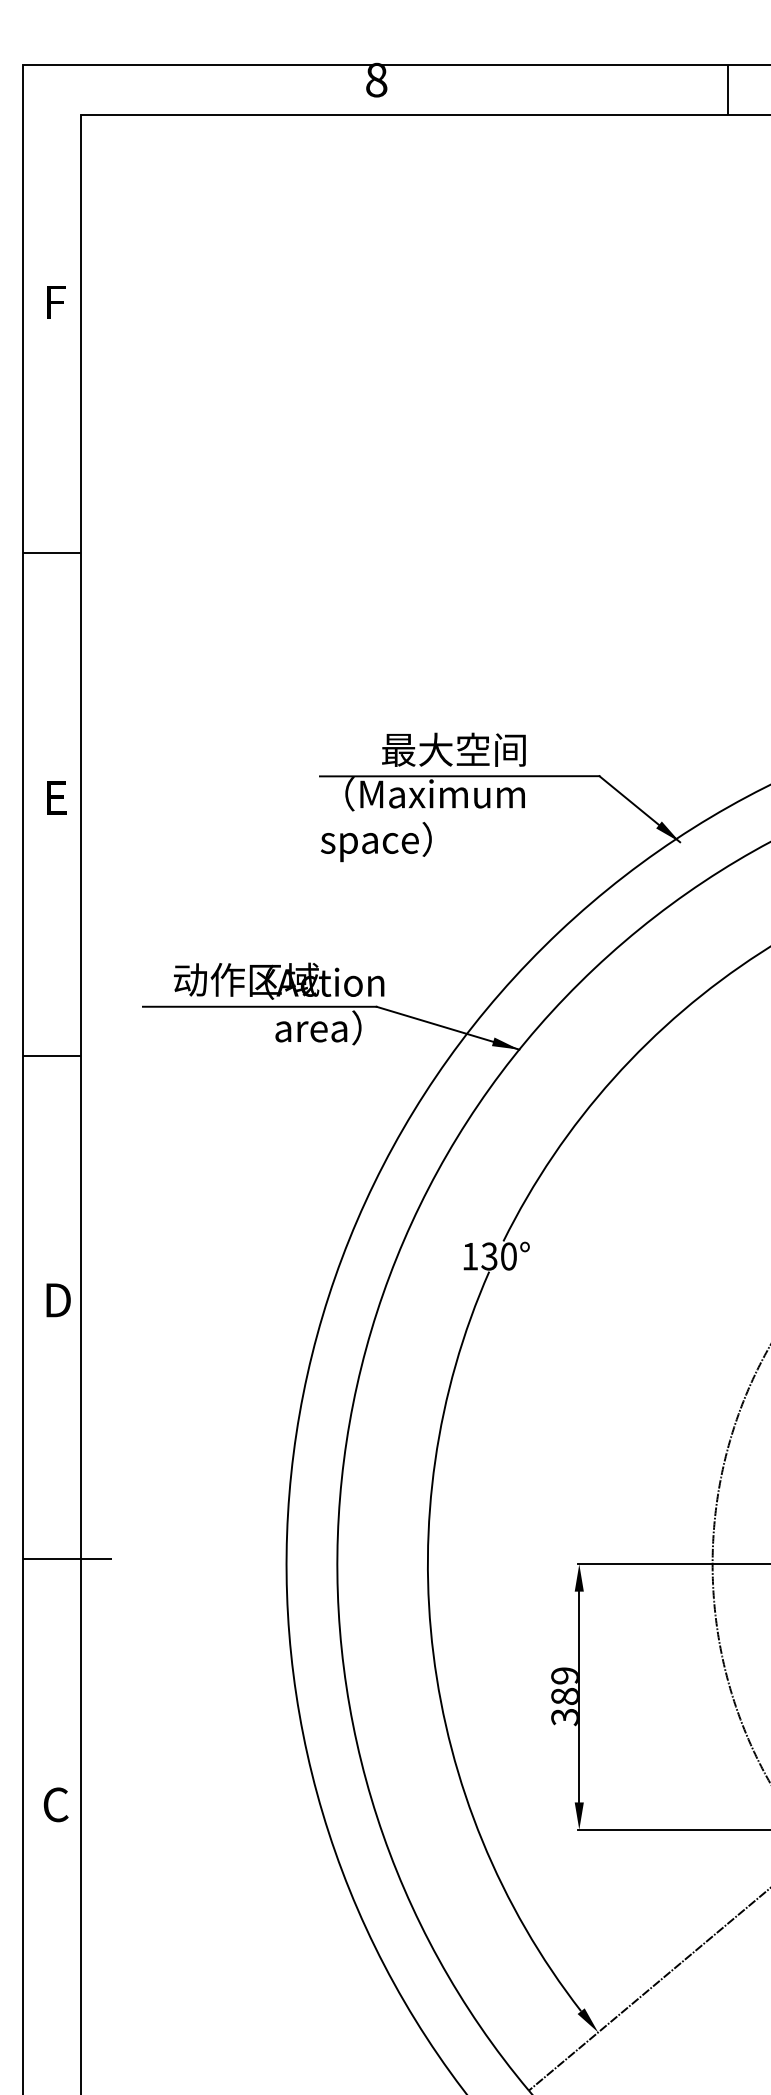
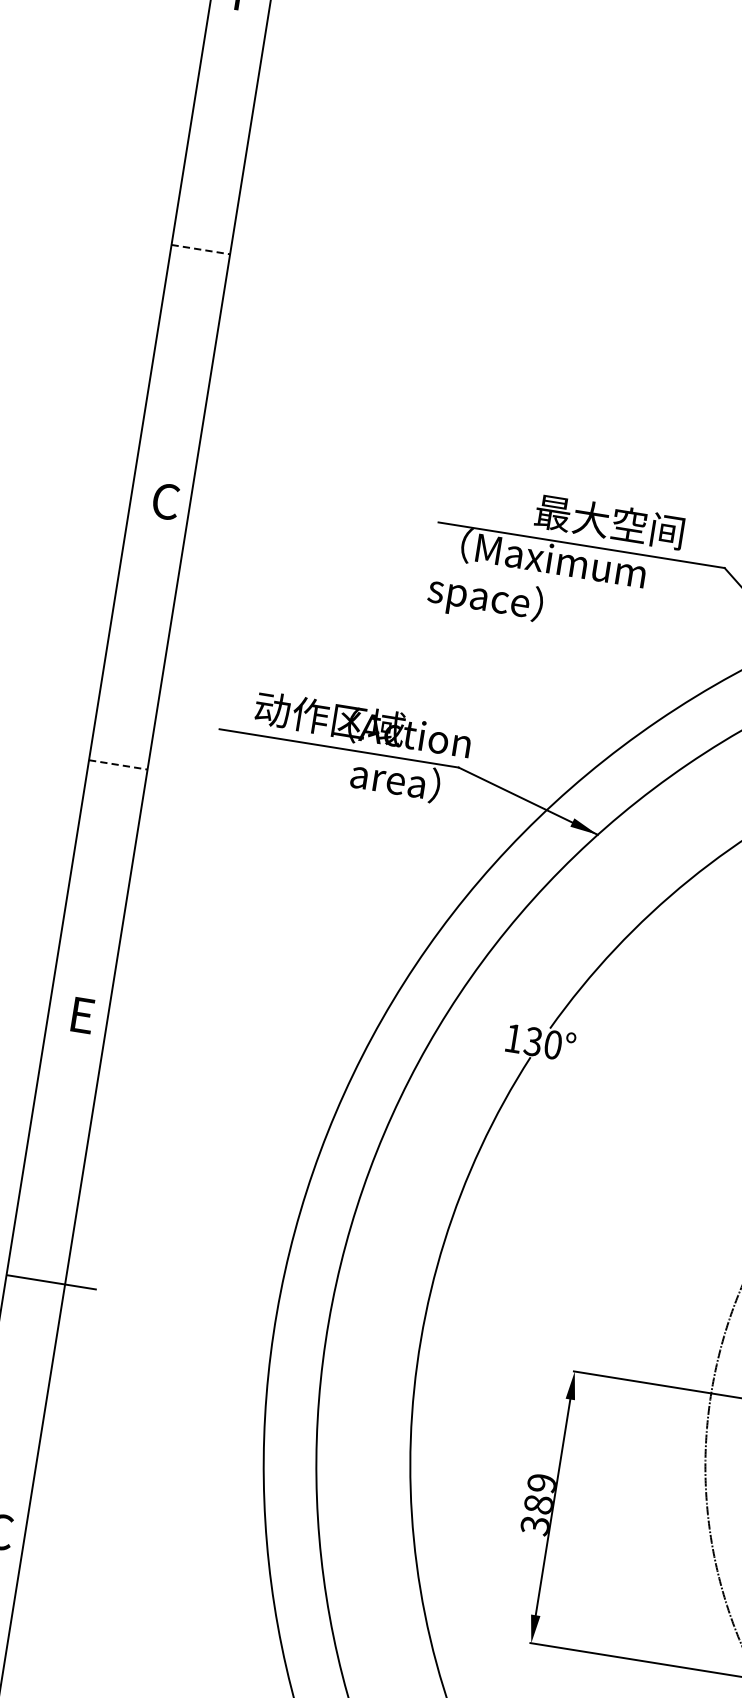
line: (51, 552) -> (200, 249), solid -> dashed
text: (453, 749) -> (609, 521), moved
text: (57, 797) -> (166, 501), E -> C
line: (51, 1056) -> (117, 765), solid -> dashed
text: (58, 1300) -> (84, 1016), D -> E

